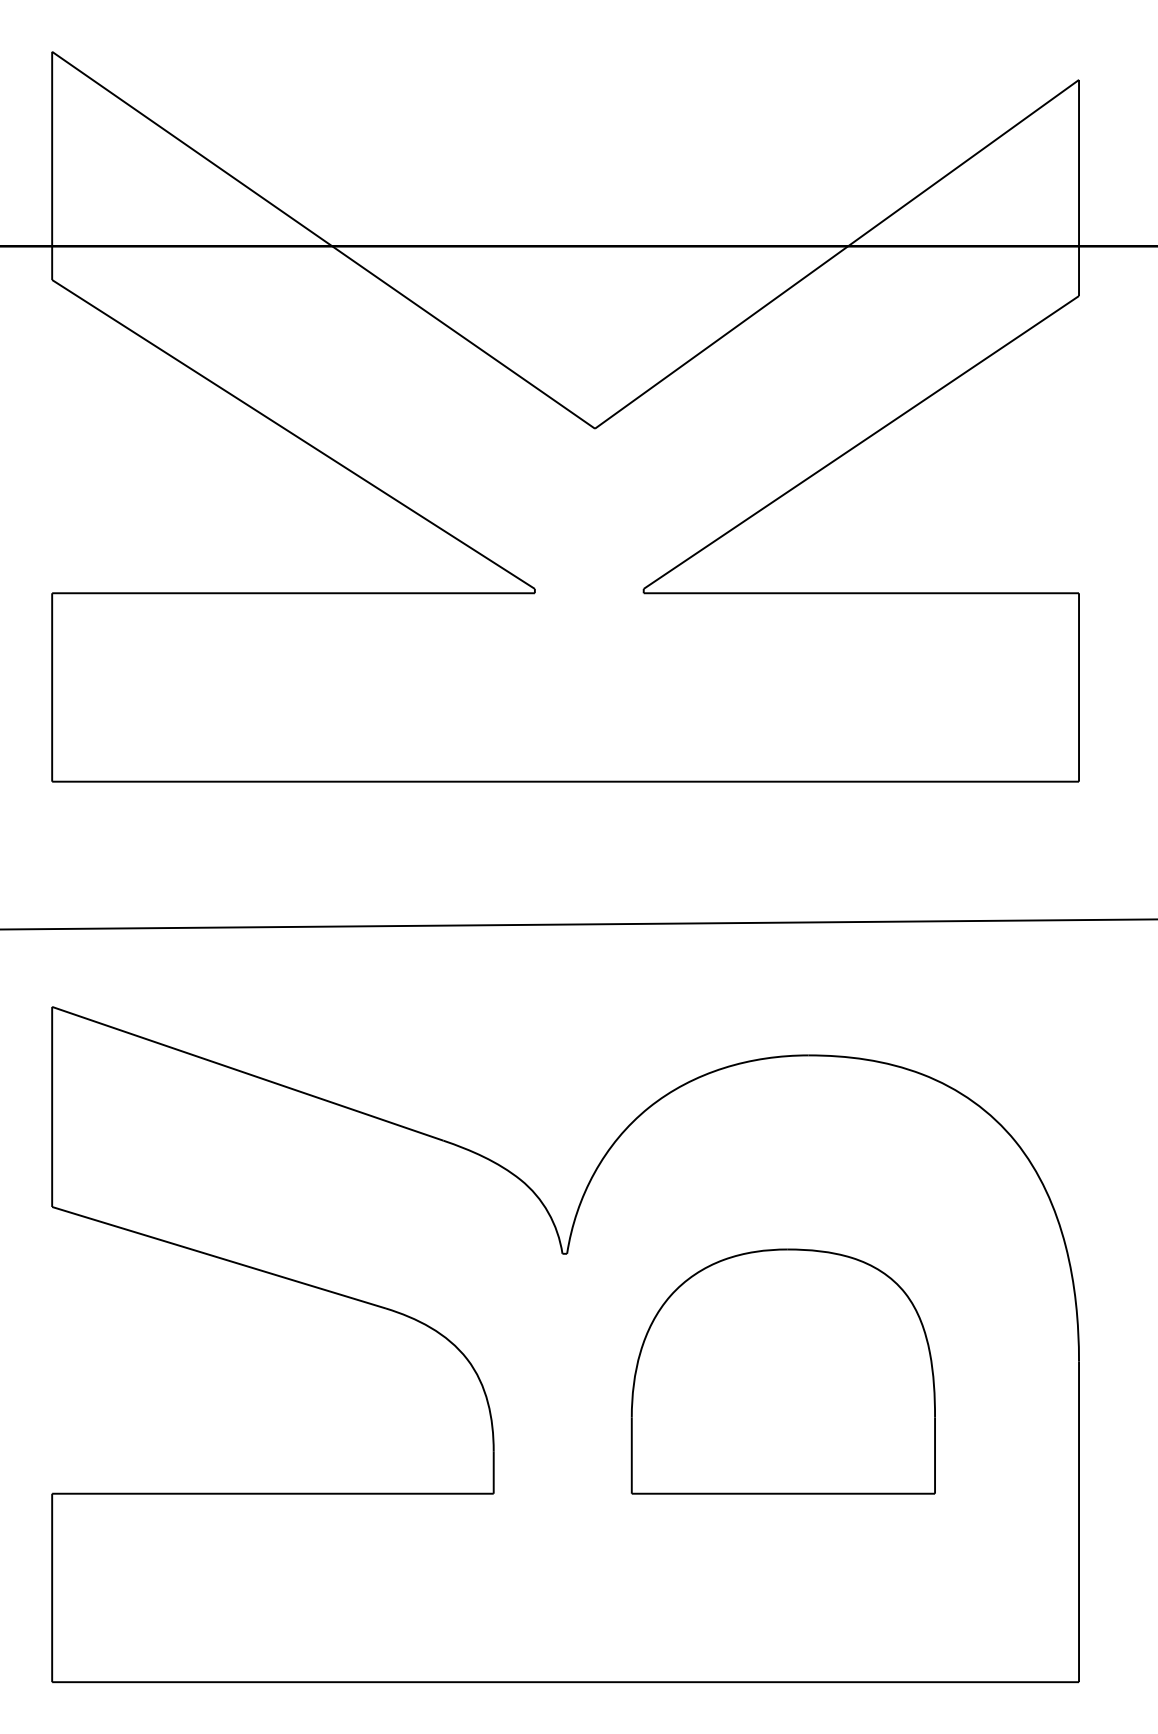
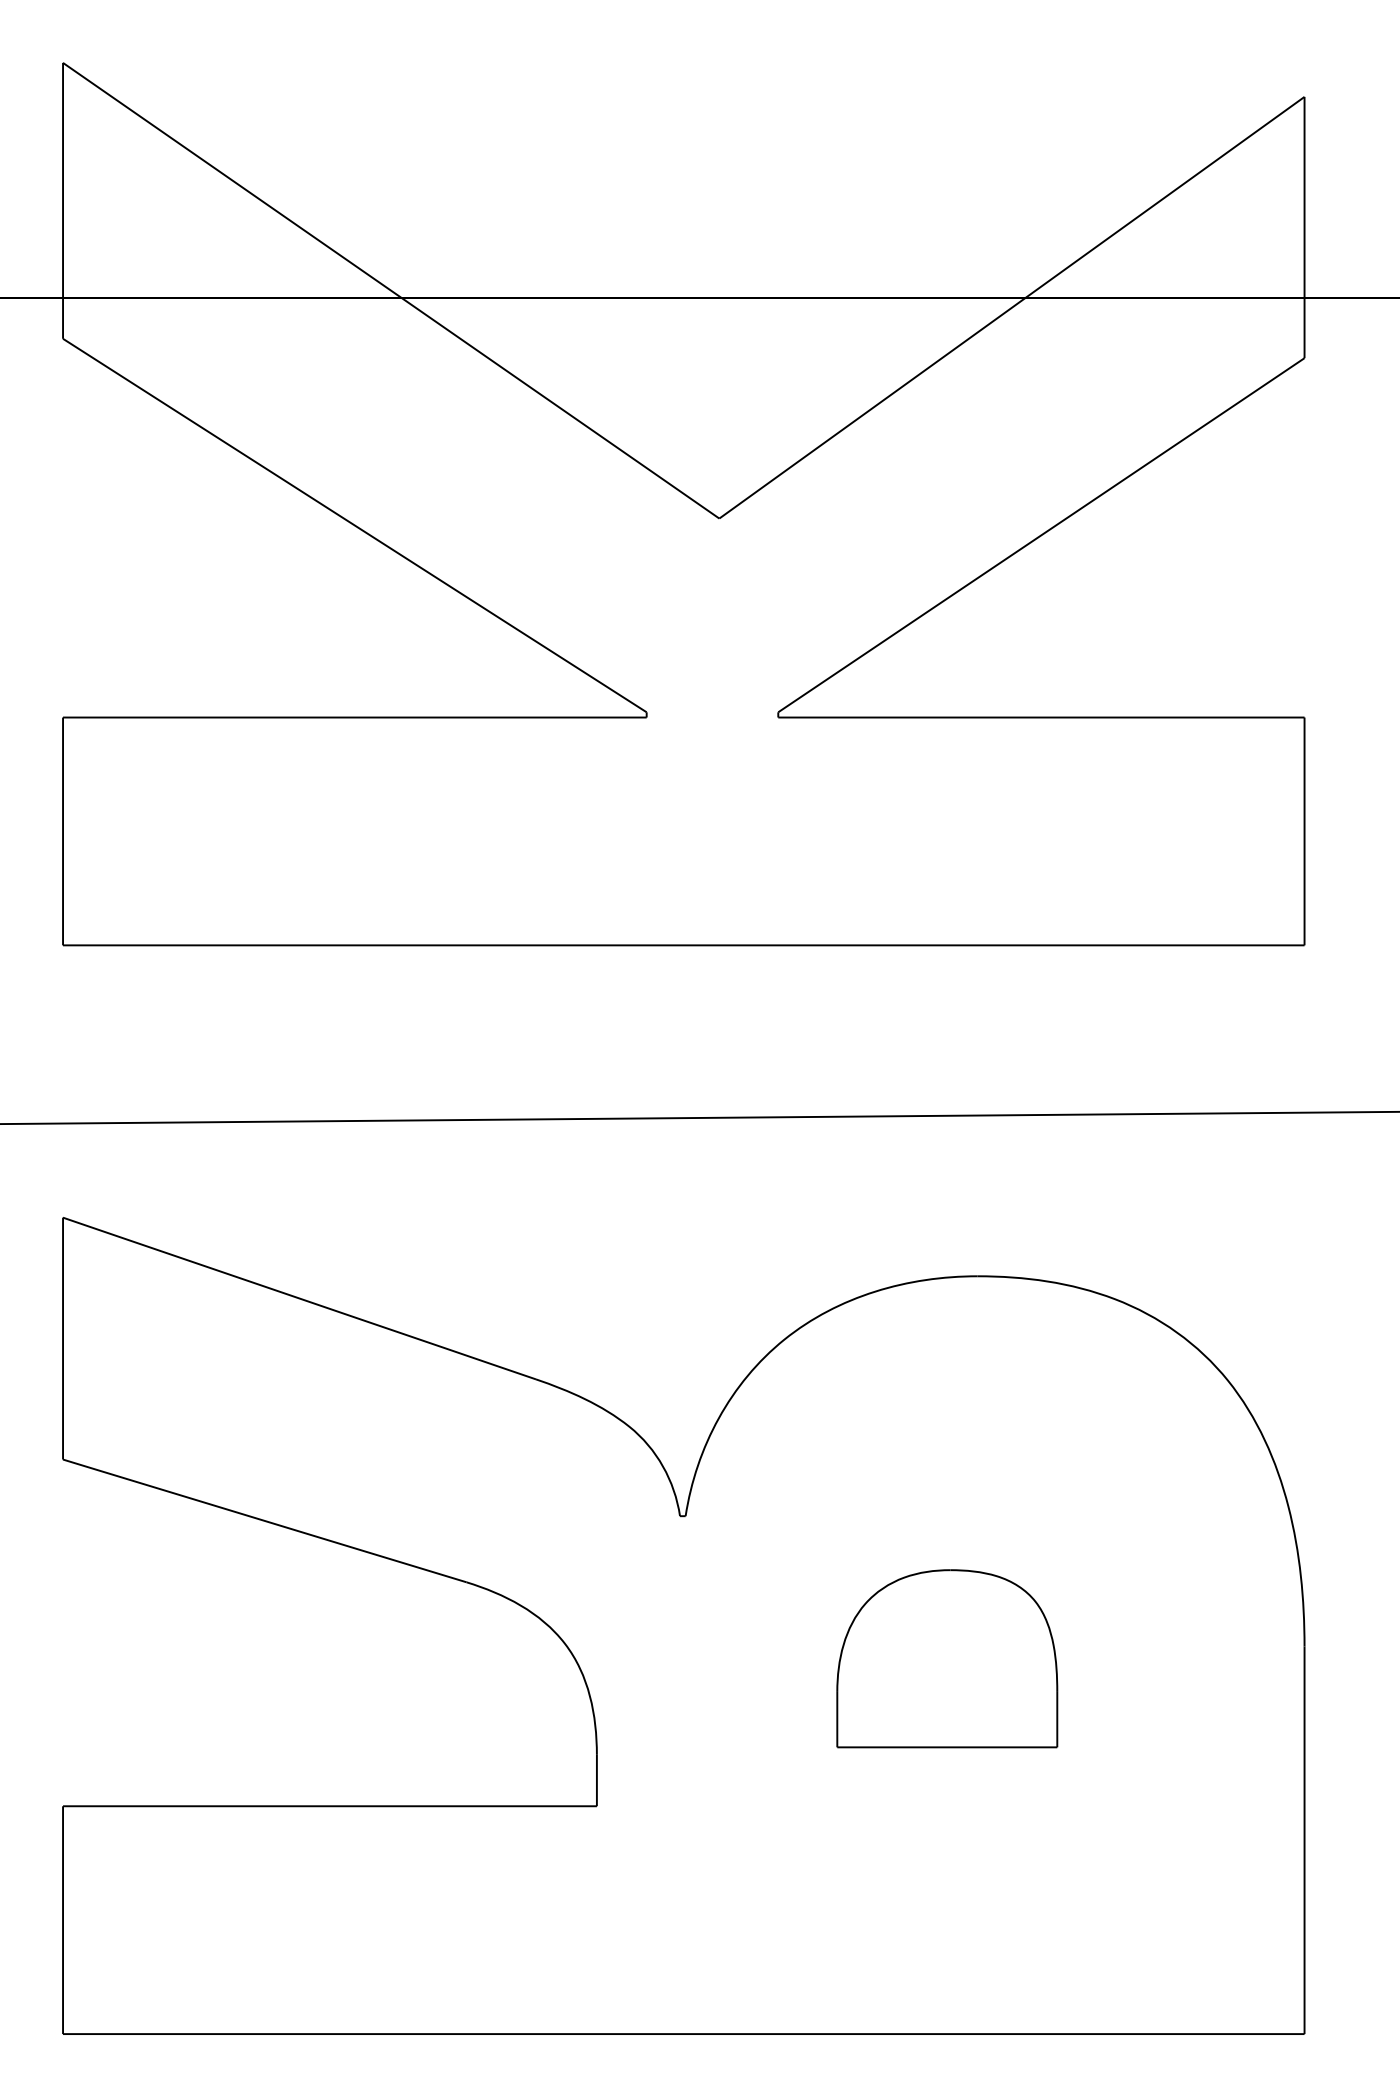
part: (783, 1371) -> (947, 1658), size x0.6

